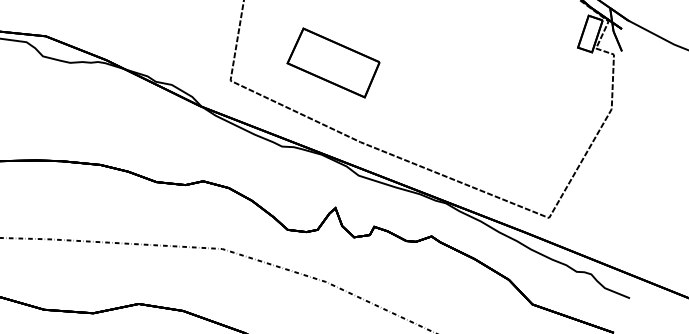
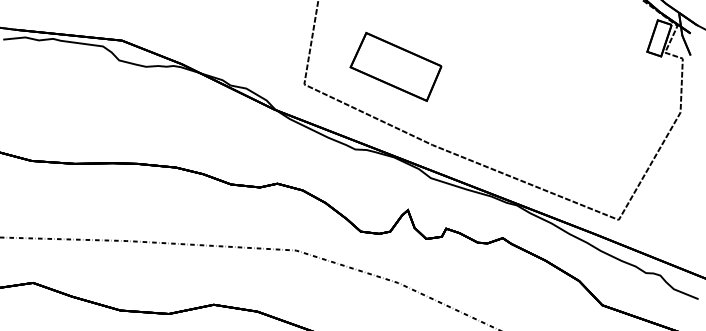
part: (333, 62) -> (395, 66), moved

